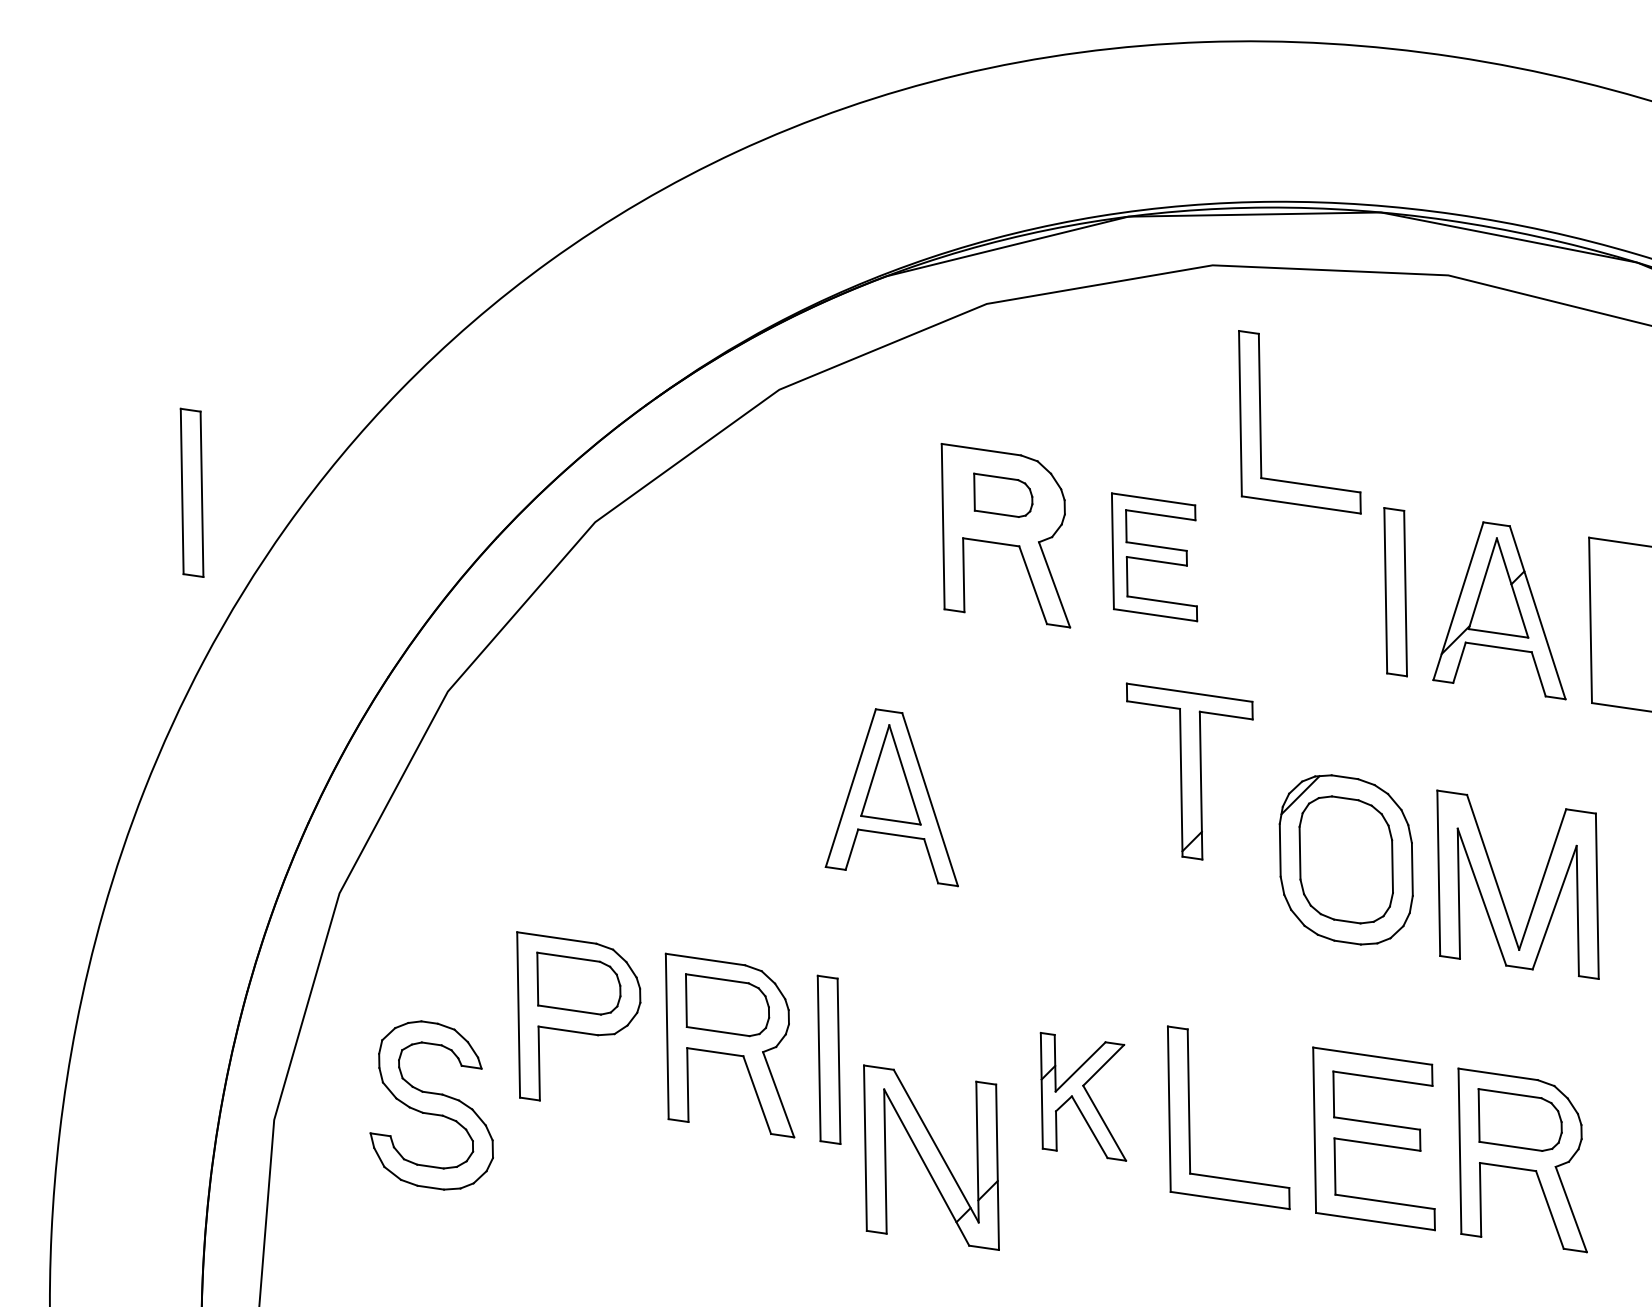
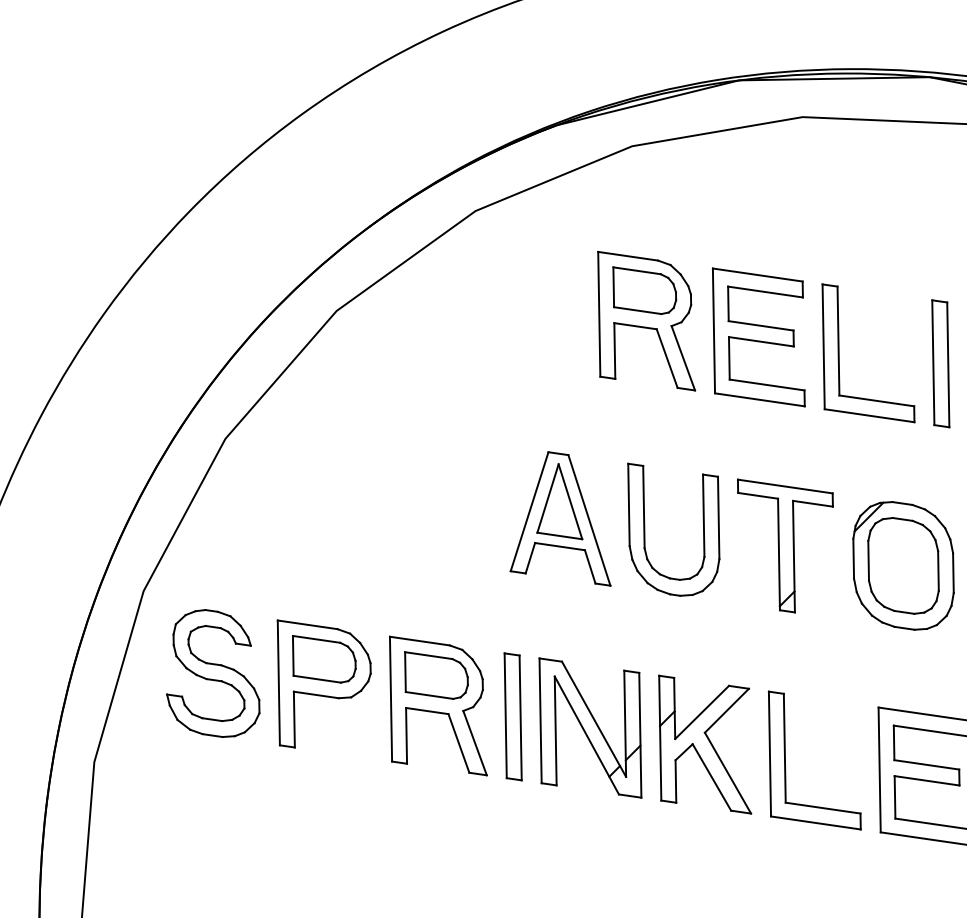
part: (1261, 422) -> (839, 353), moved
part: (191, 492) -> (31, 288), removed
part: (1002, 495) -> (644, 290), size x1.43
part: (1154, 557) -> (758, 337), size x1.43
part: (1189, 771) -> (785, 545), moved
part: (1003, 811) -> (644, 529), added
part: (1083, 1096) -> (705, 744), size x1.43
part: (431, 1105) -> (213, 673), moved
part: (931, 1157) -> (590, 727), moved

